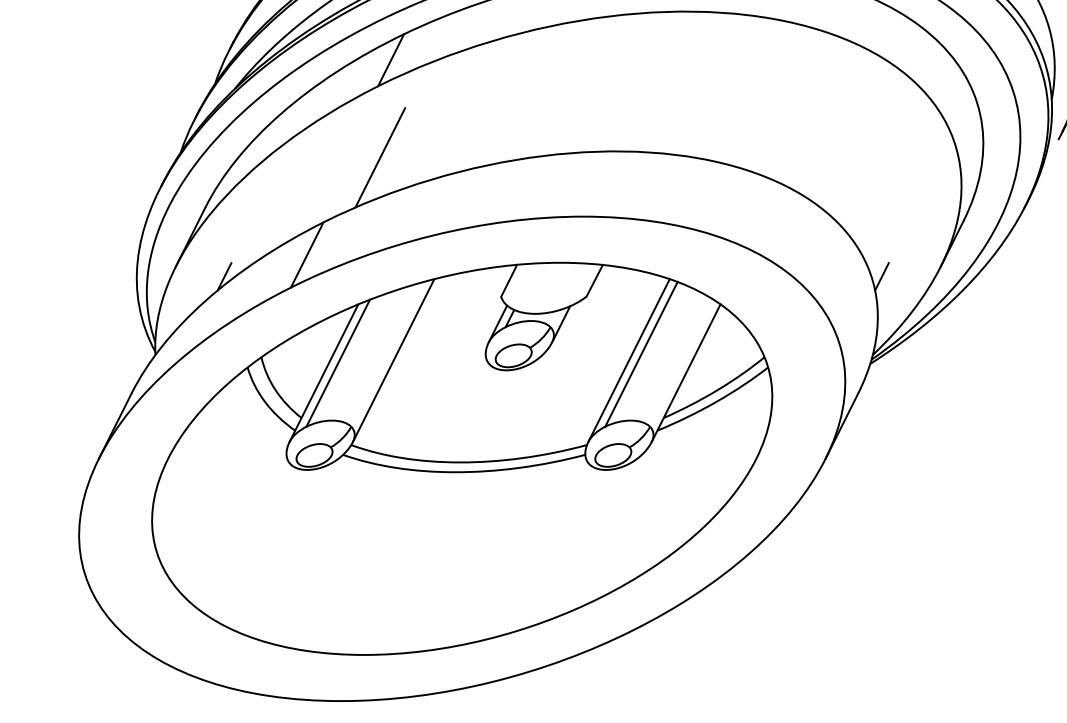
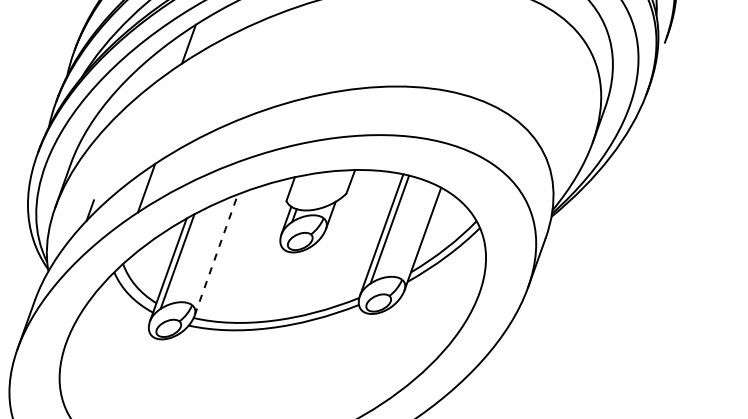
line: (380, 157) -> (189, 113), removed
line: (881, 276) -> (551, 154), removed
line: (393, 360) -> (216, 254), solid -> dashed

